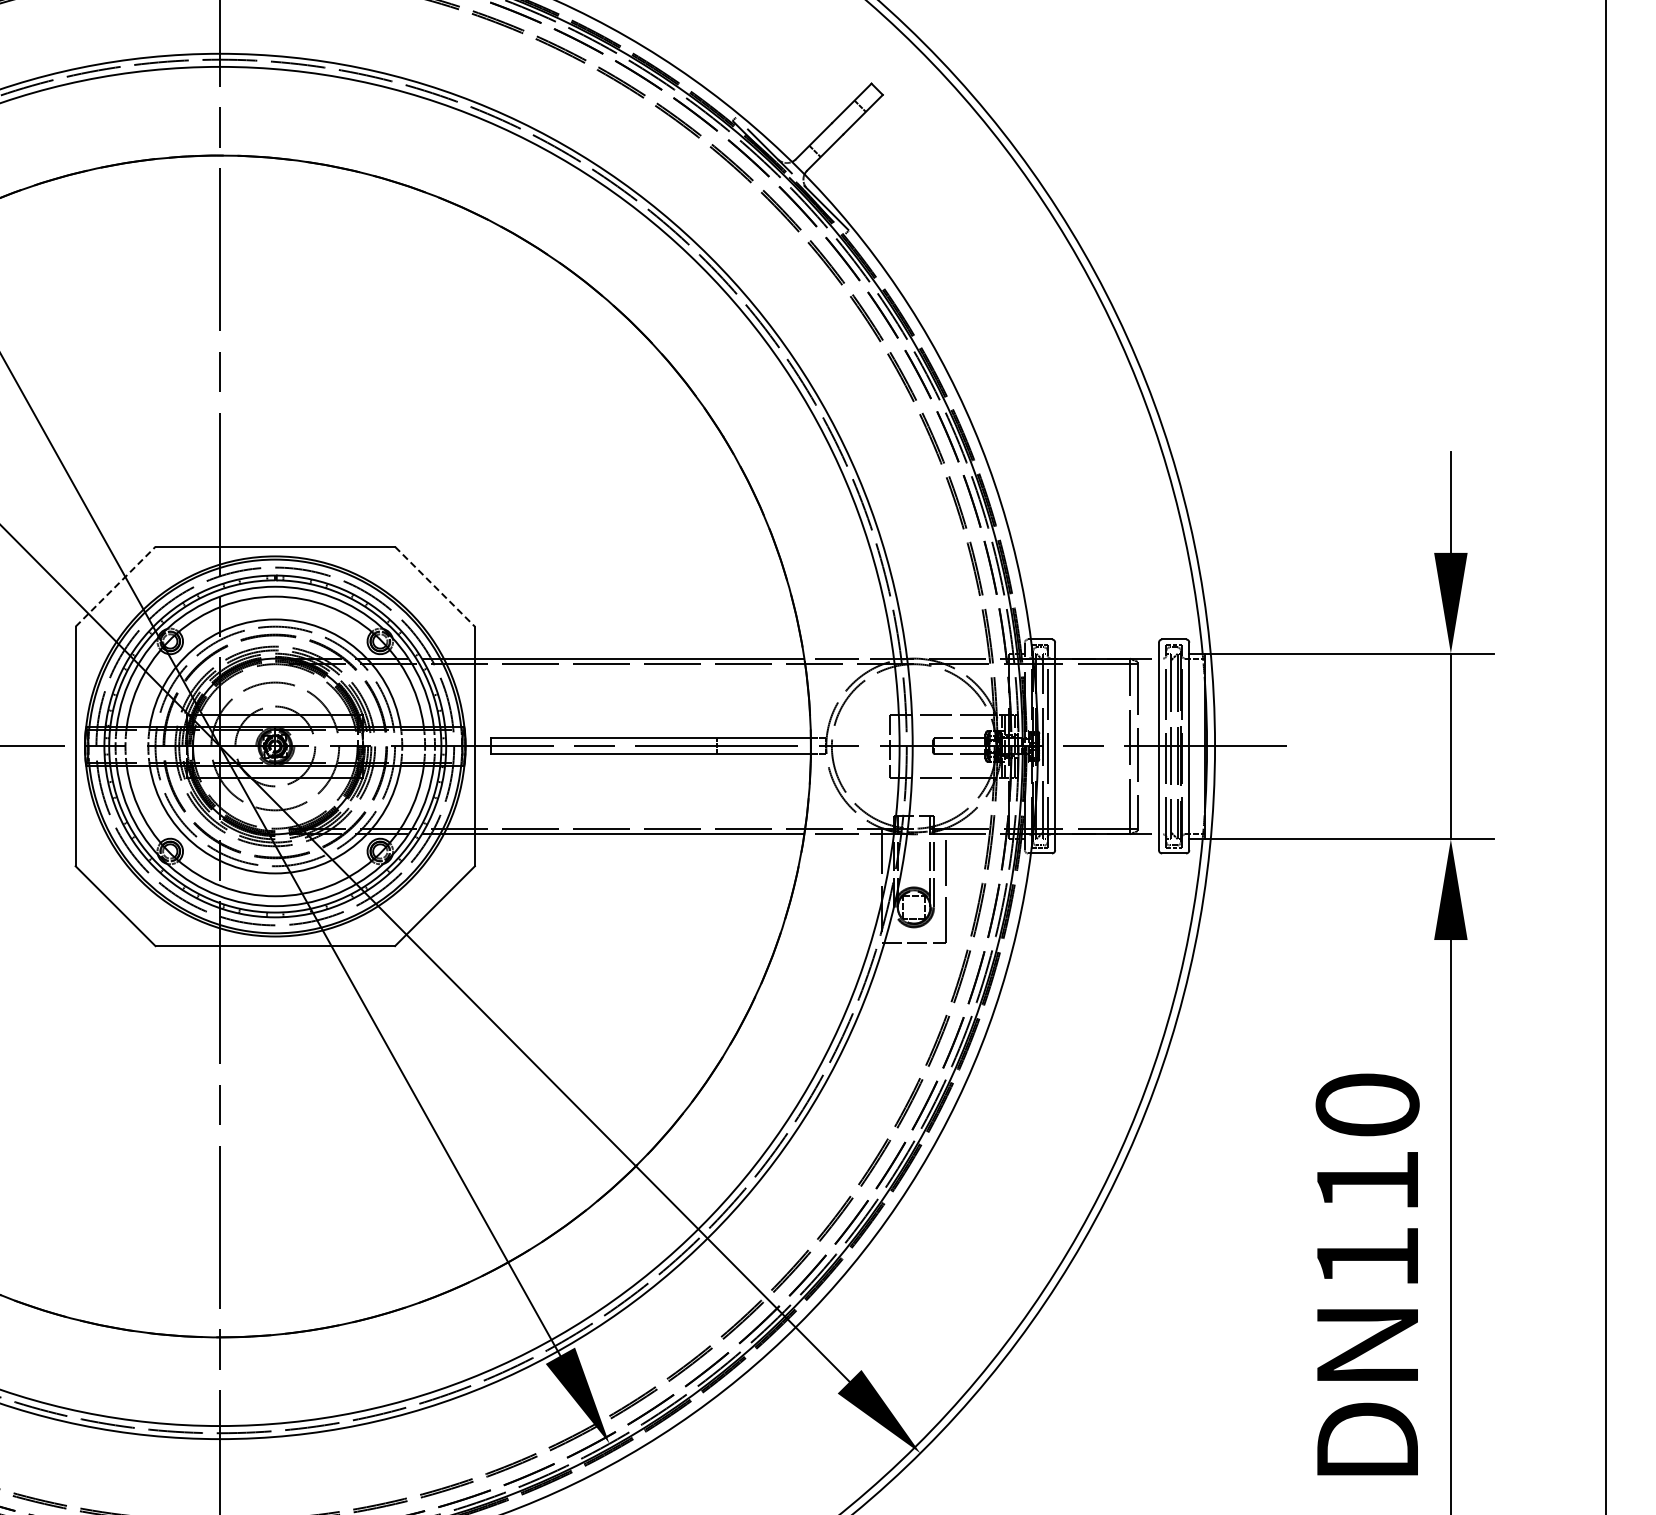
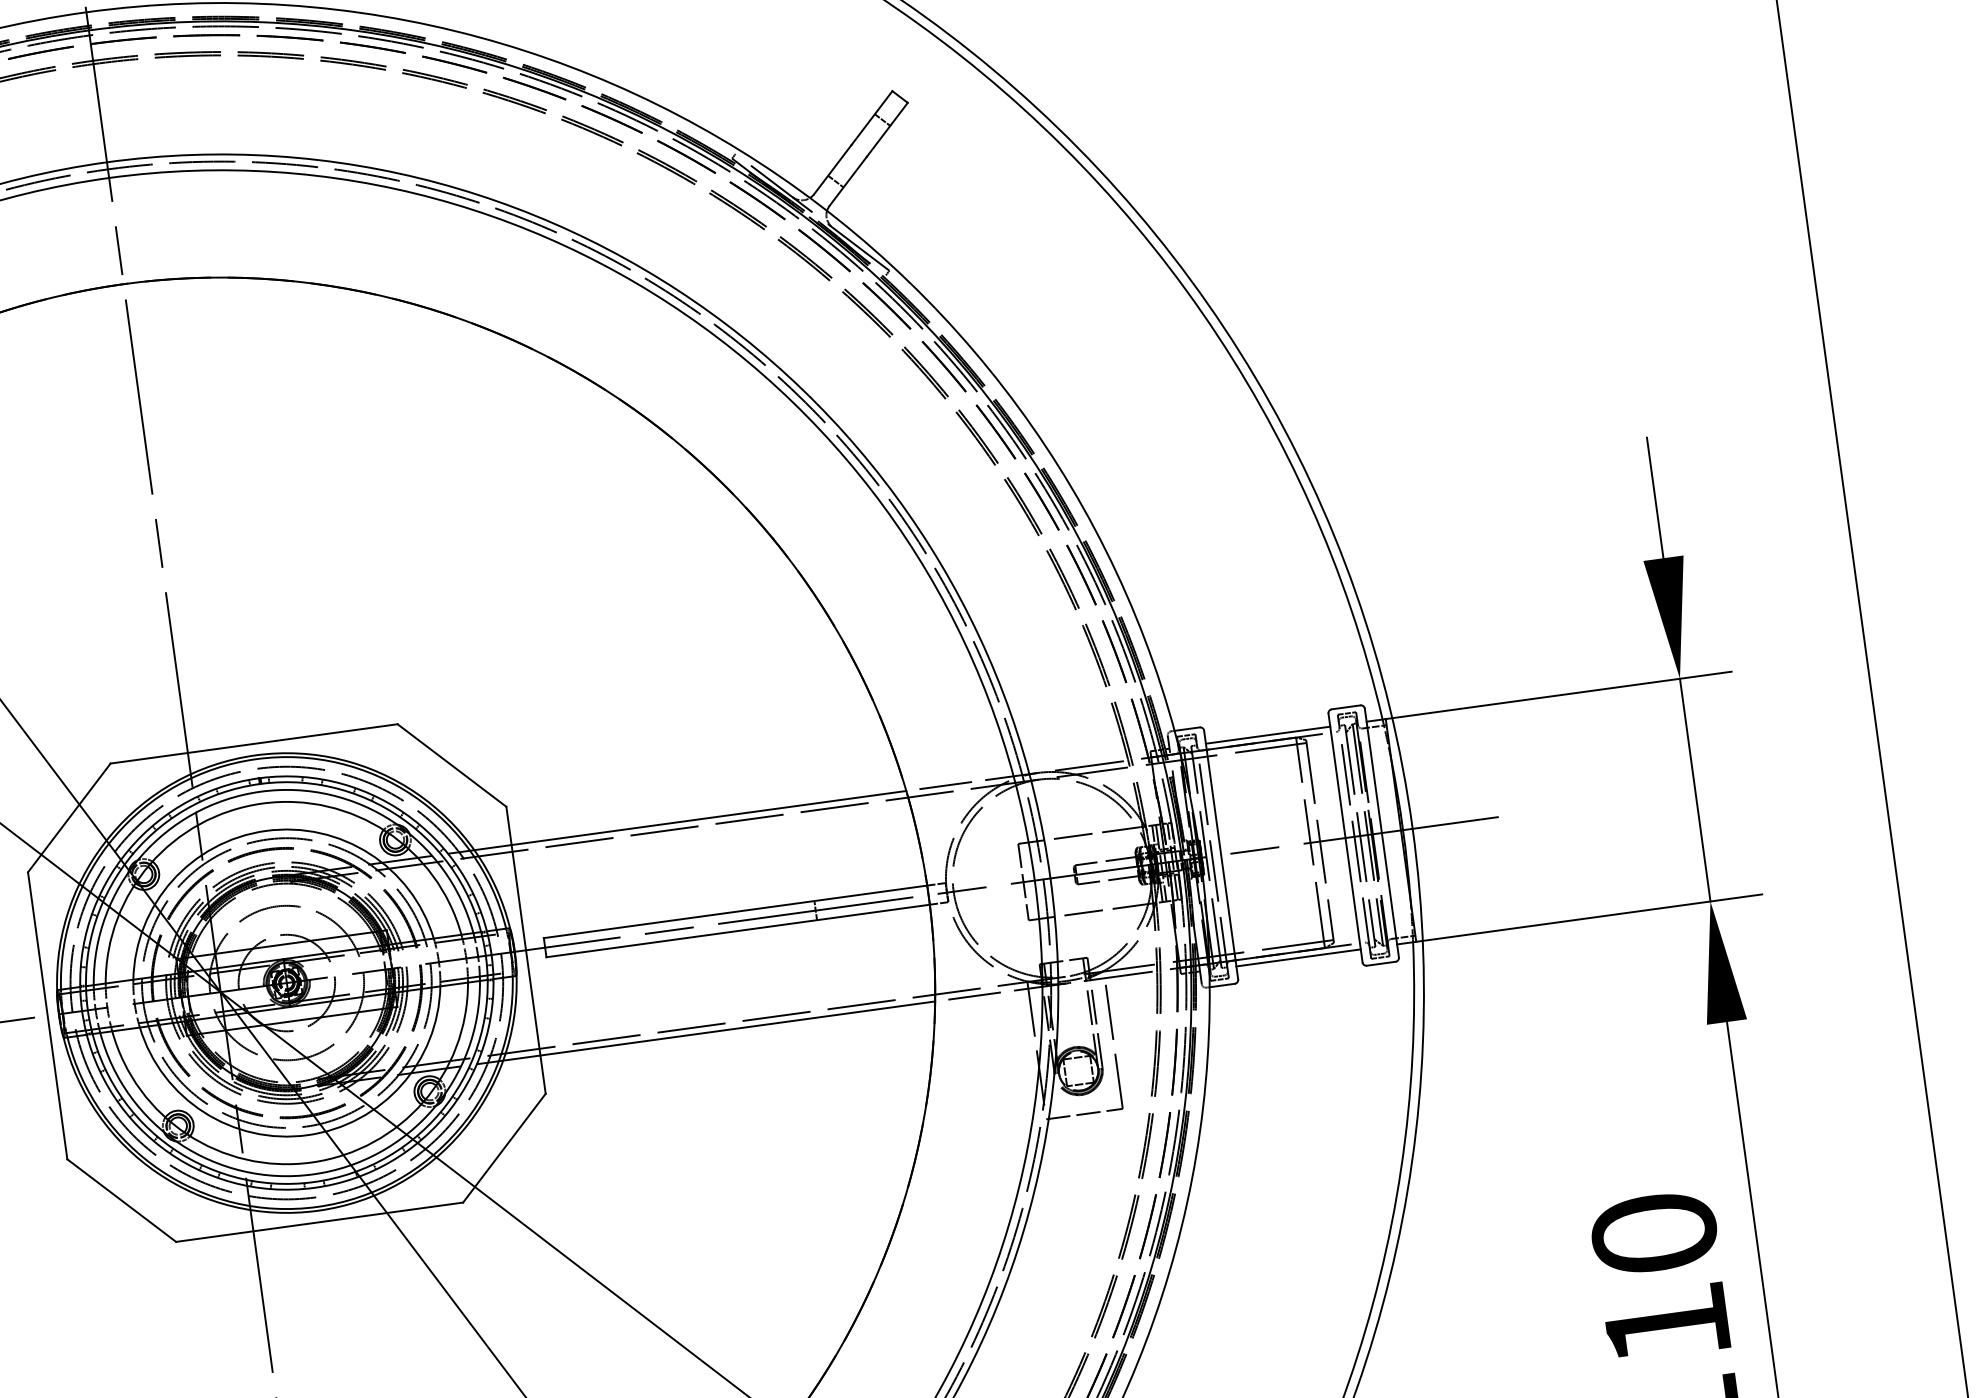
line: (115, 586) -> (69, 817), dashed -> solid
line: (435, 587) -> (452, 766), dashed -> solid
line: (1106, 653) -> (1267, 735), added
line: (1106, 839) -> (1297, 958), added

